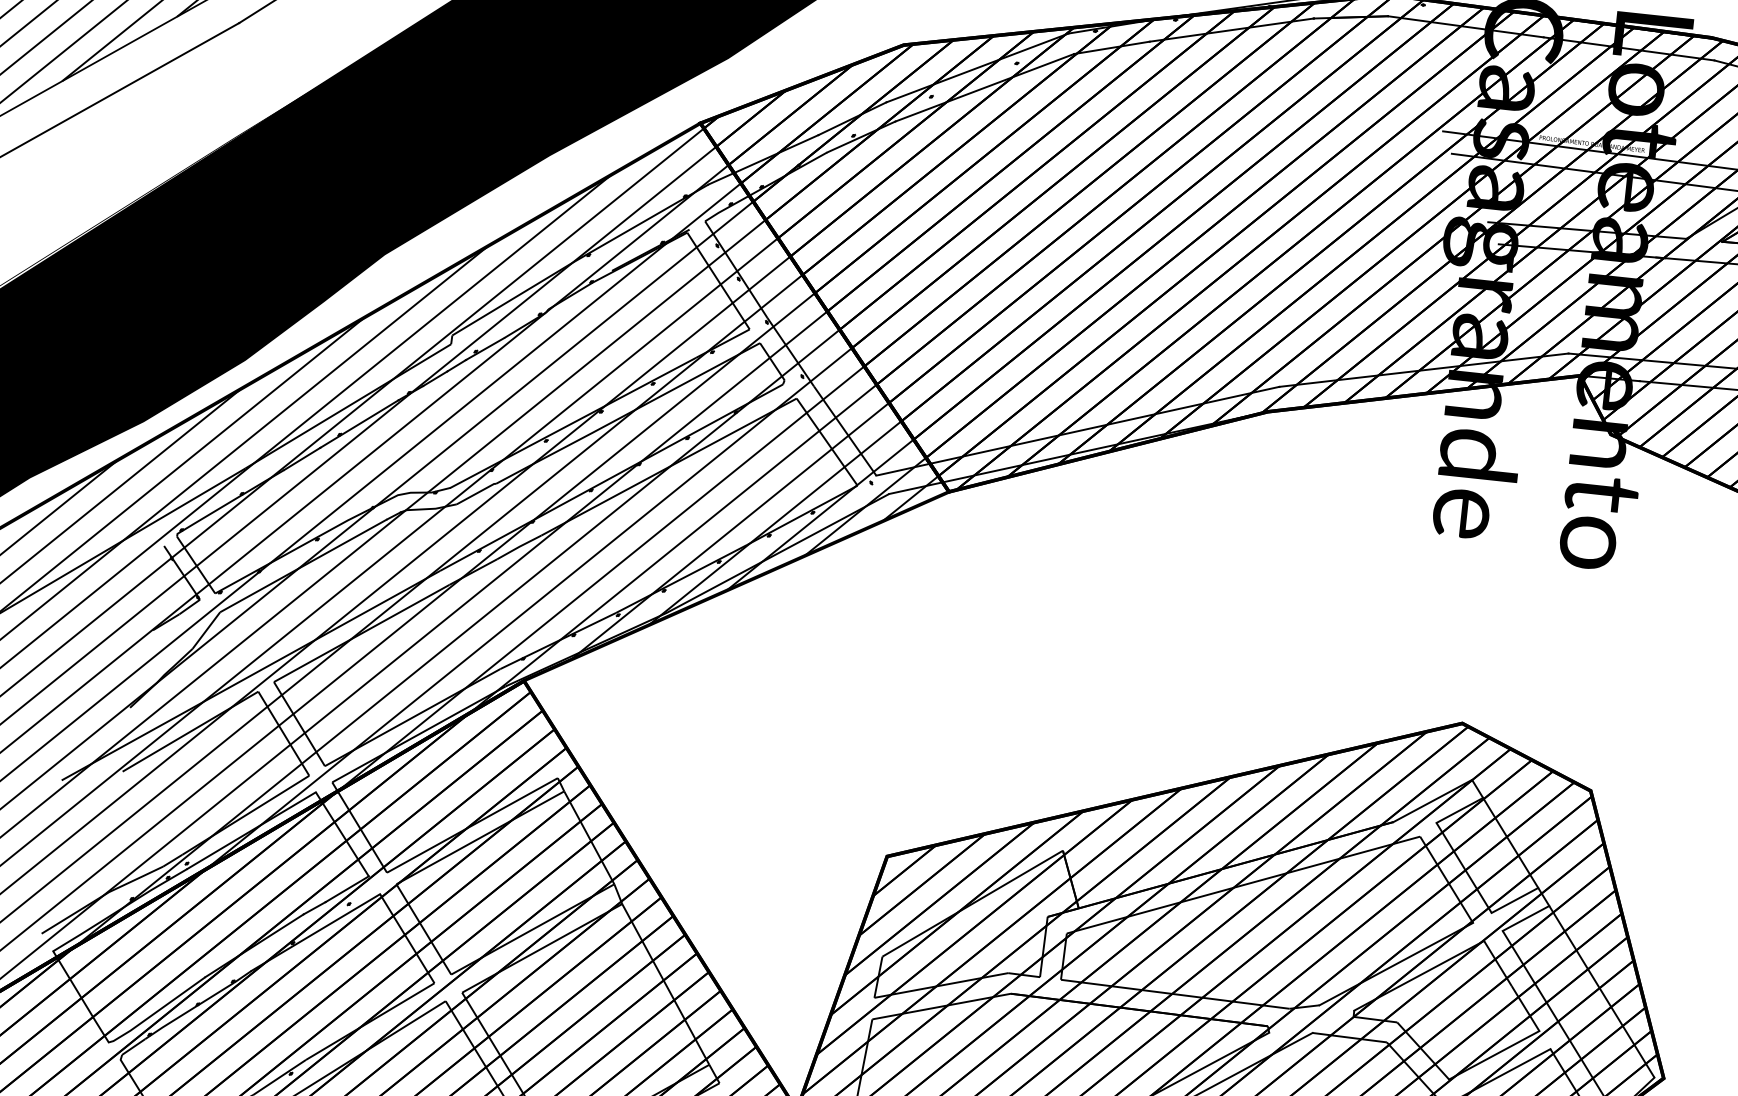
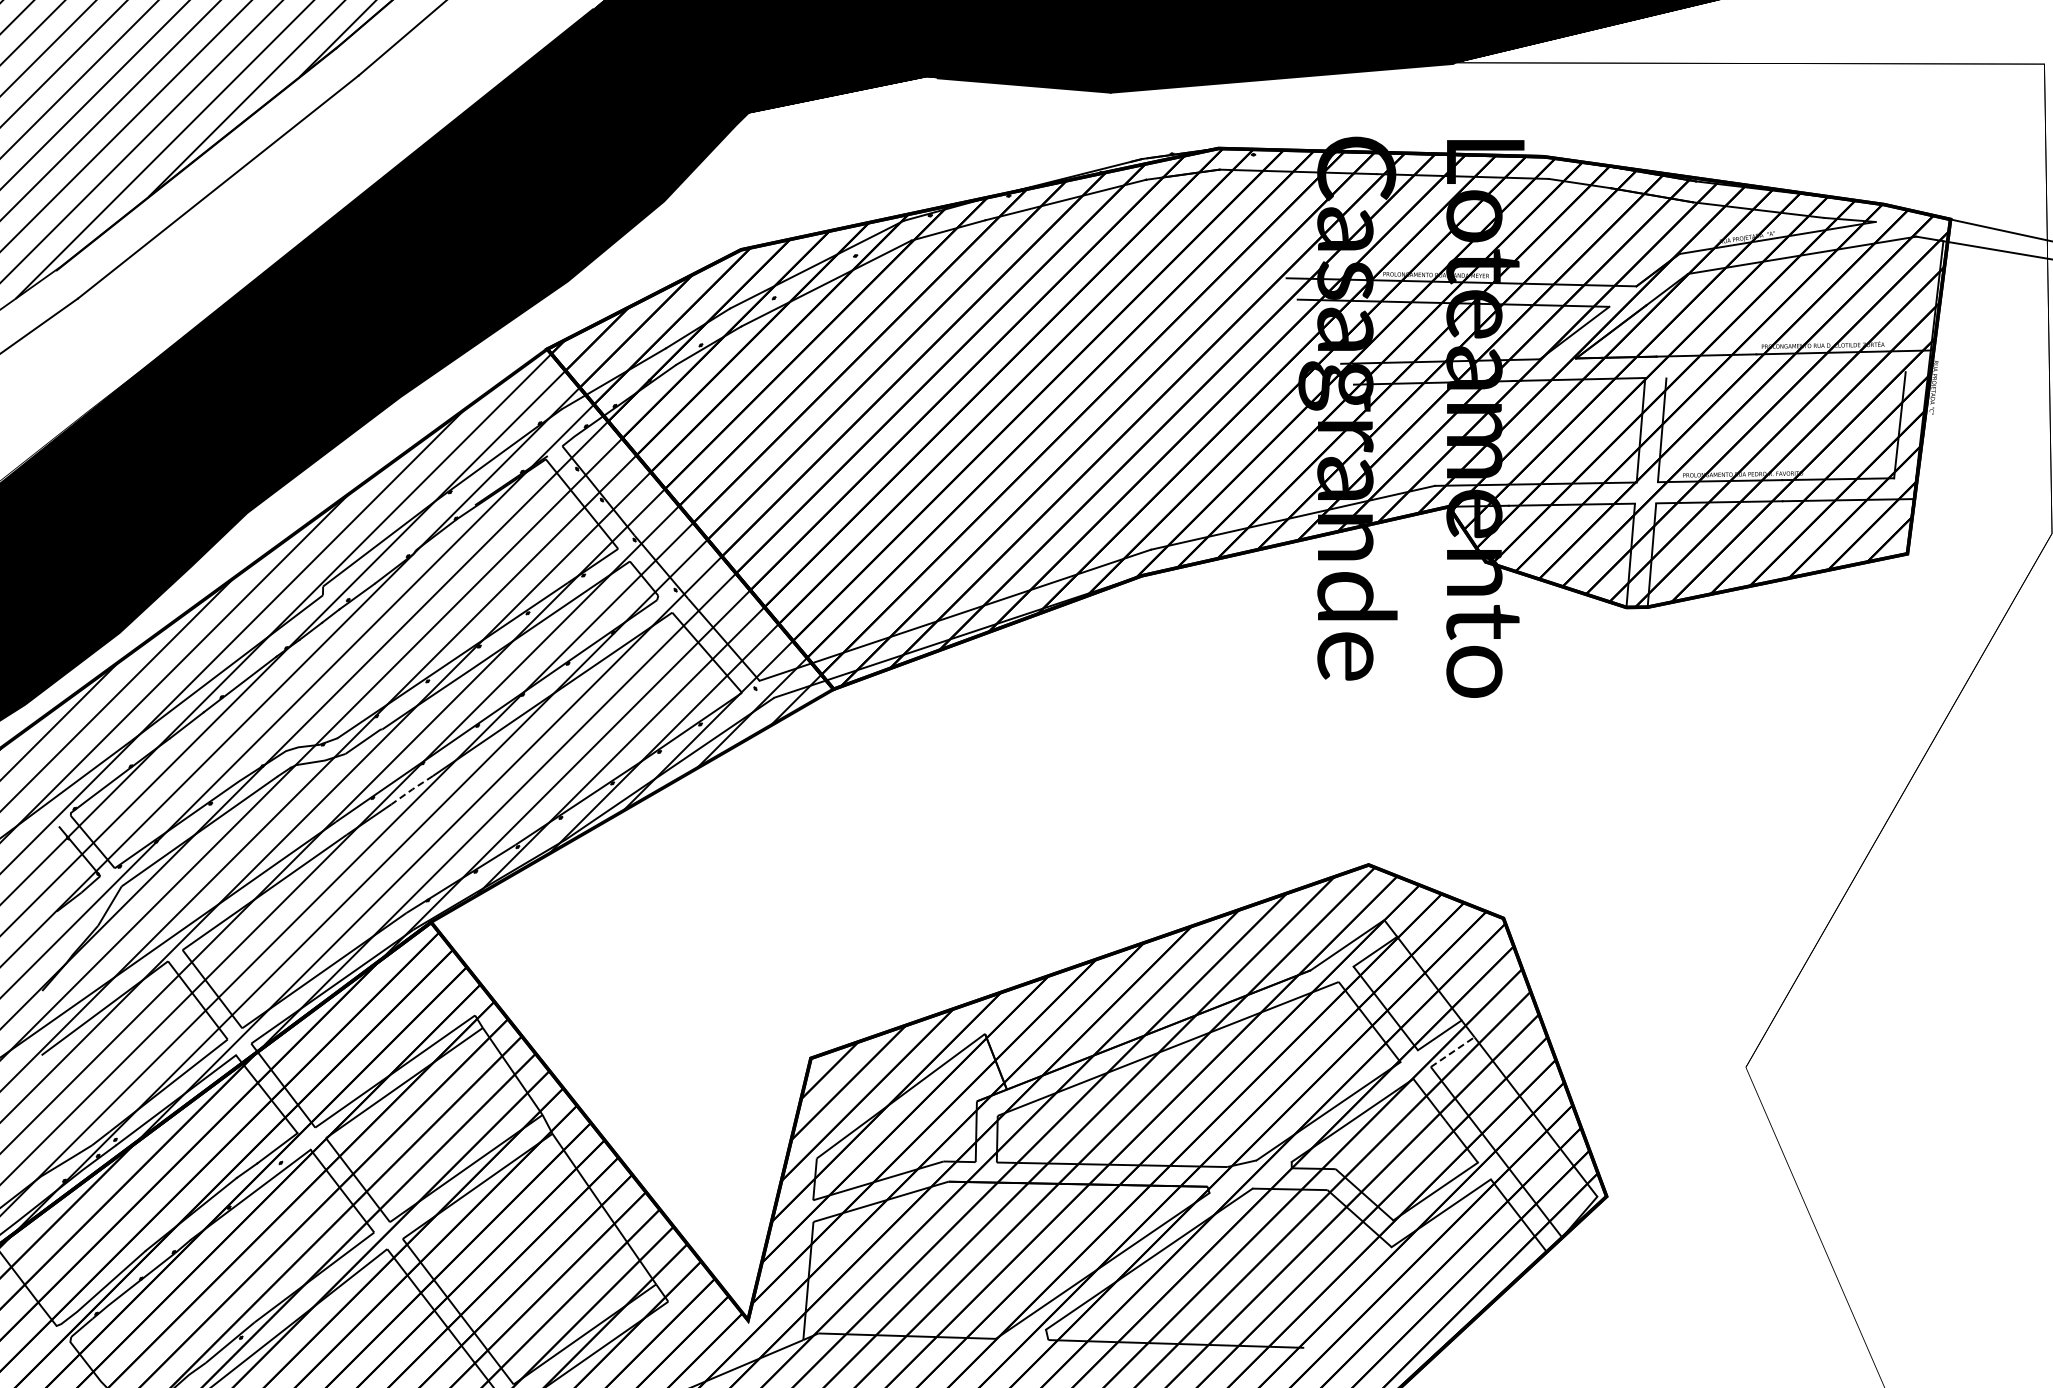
line: (519, 546) -> (412, 789), solid -> dashed
line: (1526, 917) -> (1453, 1051), solid -> dashed

